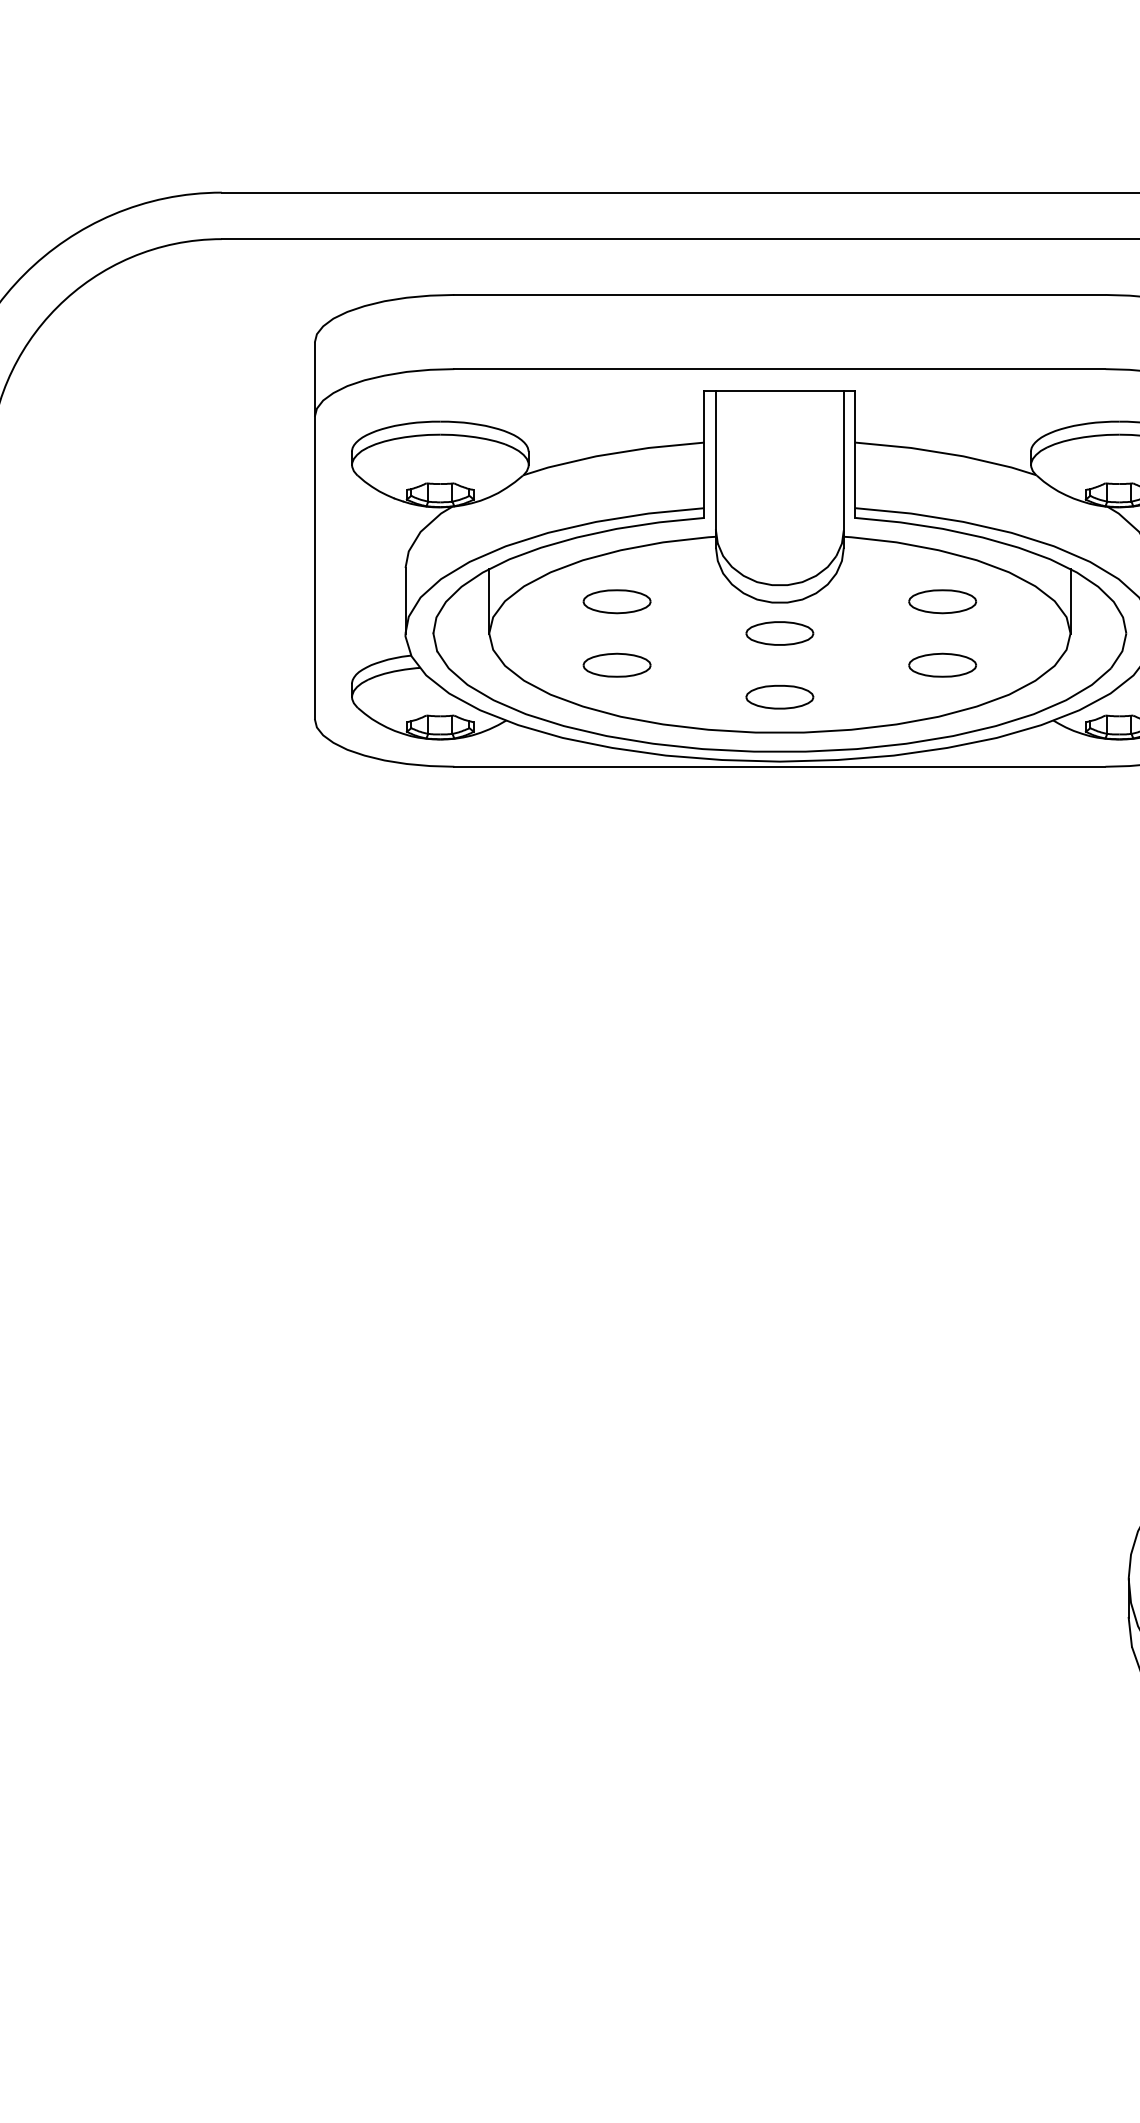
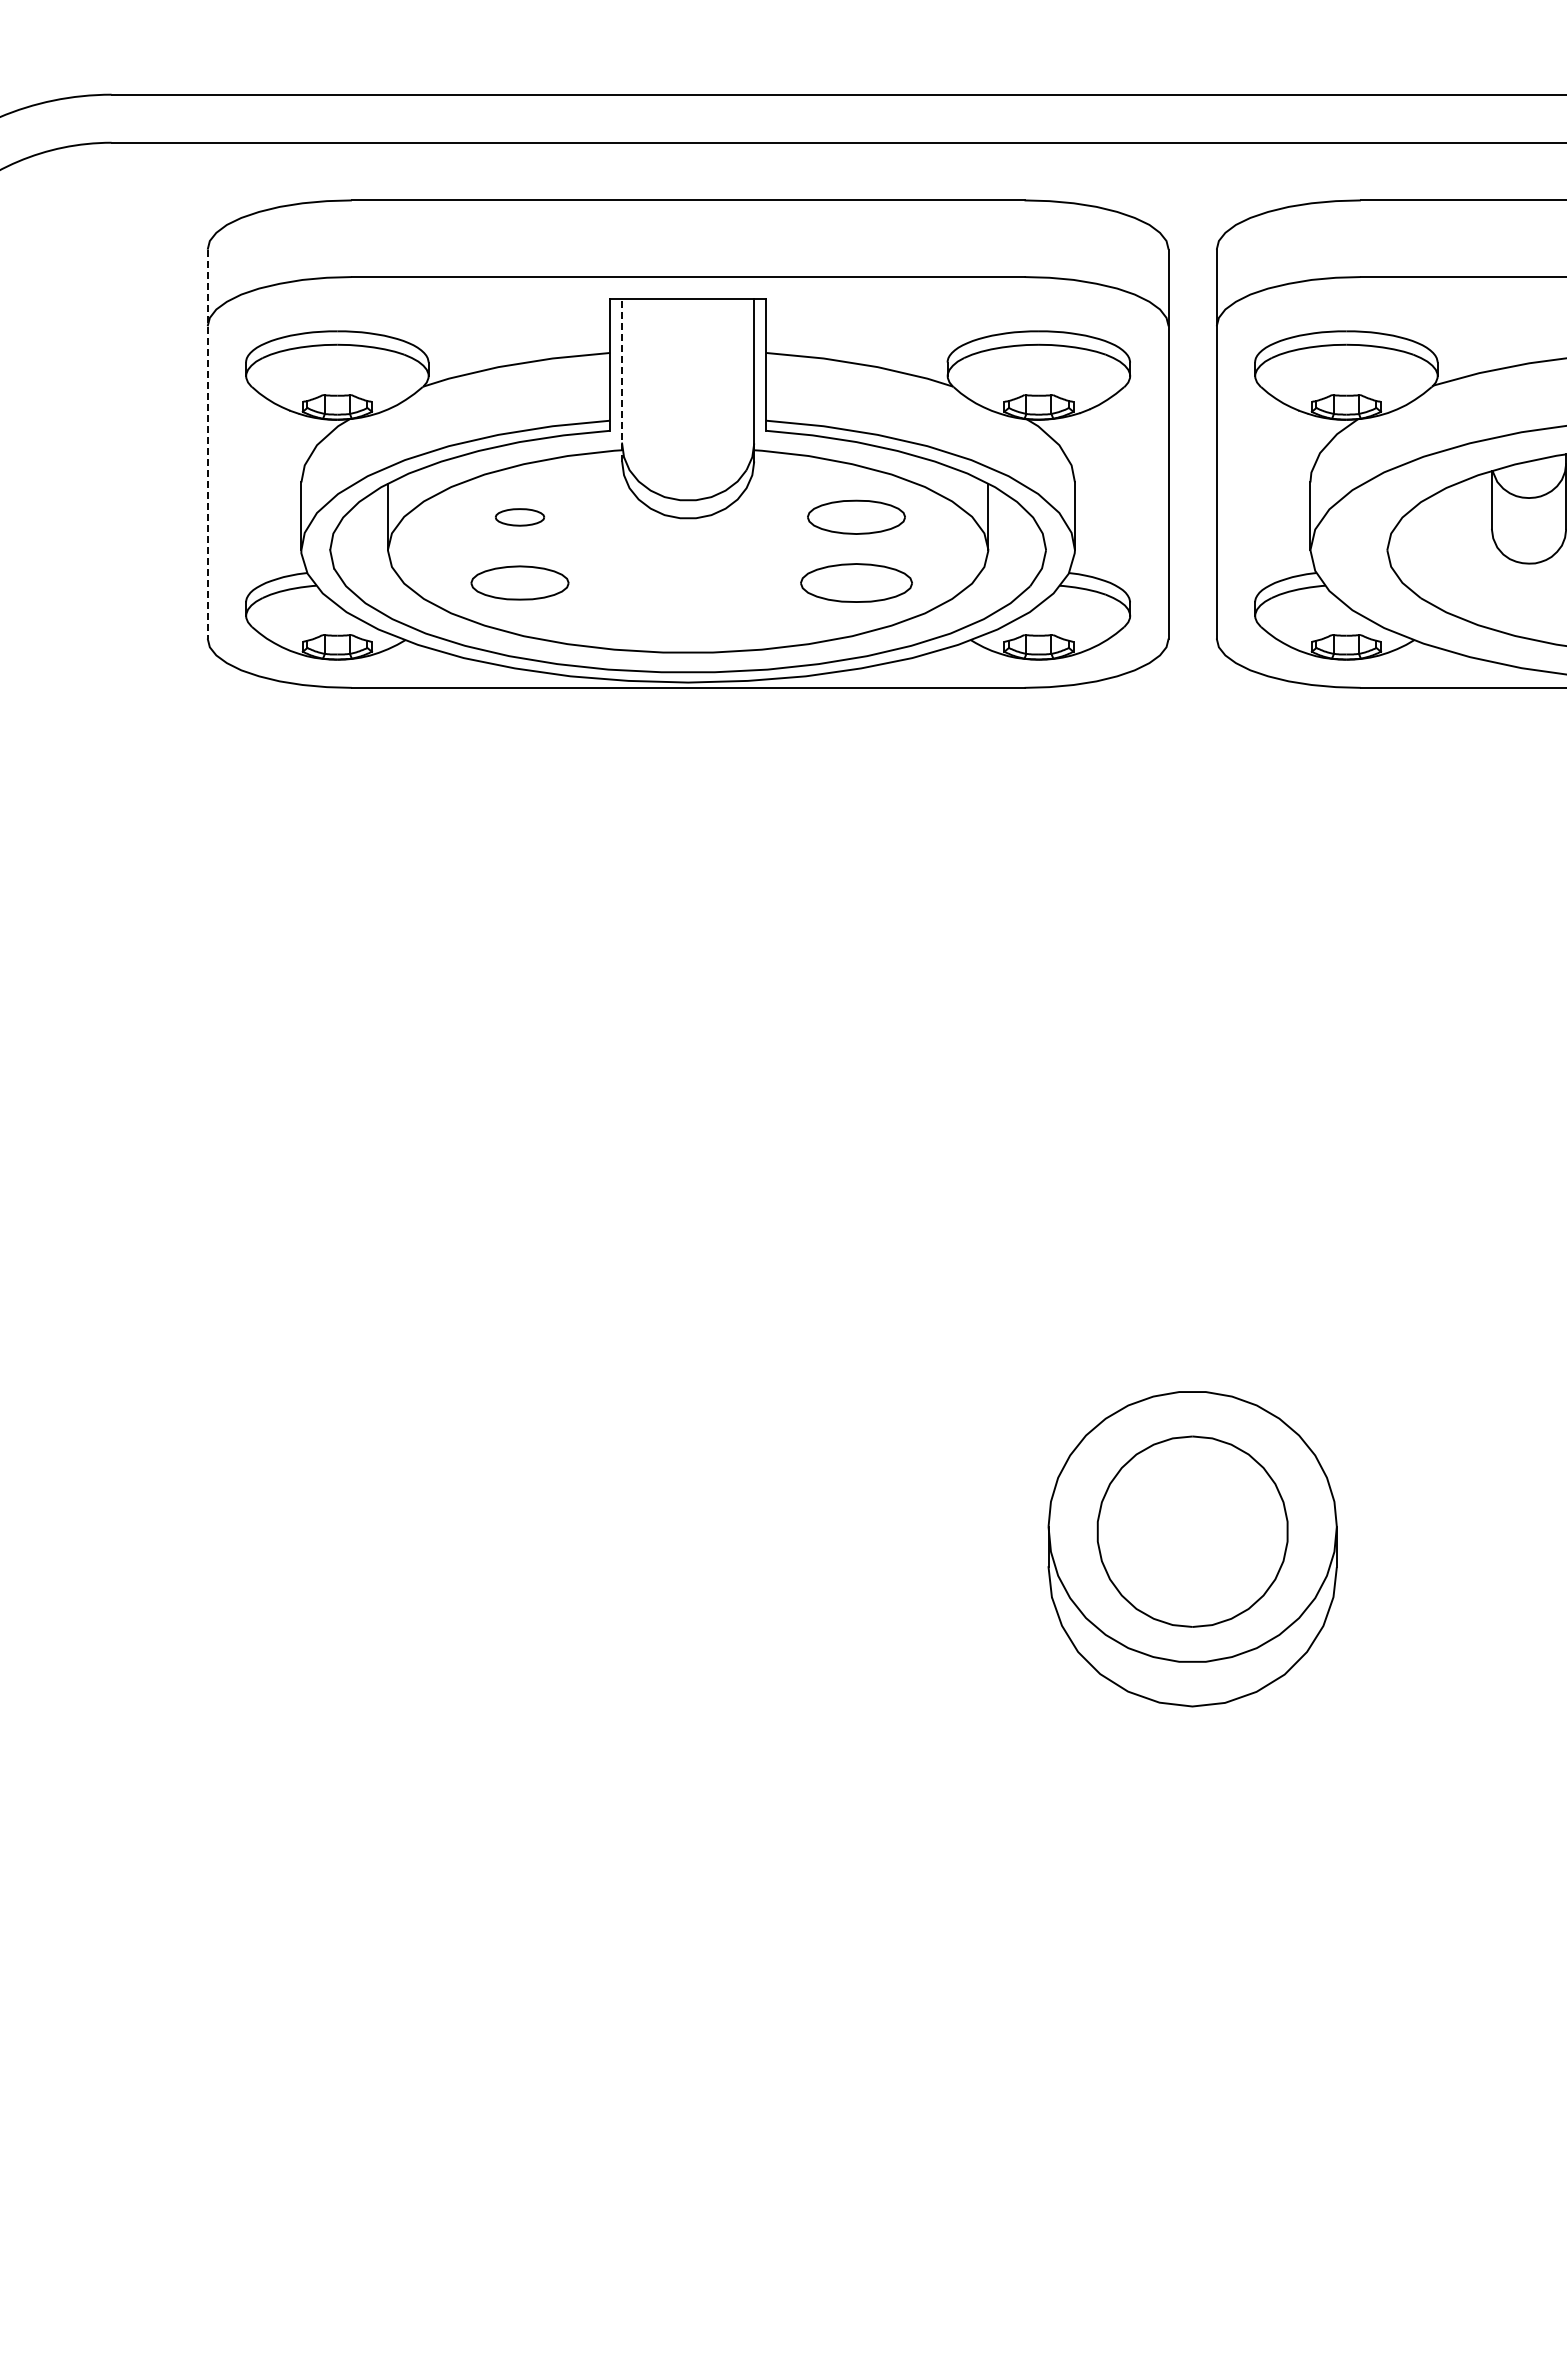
line: (716, 468) -> (622, 379), solid -> dashed
line: (314, 531) -> (207, 444), solid -> dashed
part: (616, 601) -> (519, 517), size x0.7
part: (941, 601) -> (855, 517), size x1.4
part: (779, 632) -> (687, 549), removed
part: (616, 664) -> (519, 582), size x1.4
part: (941, 664) -> (855, 582), size x1.6
part: (779, 696) -> (687, 615), removed

